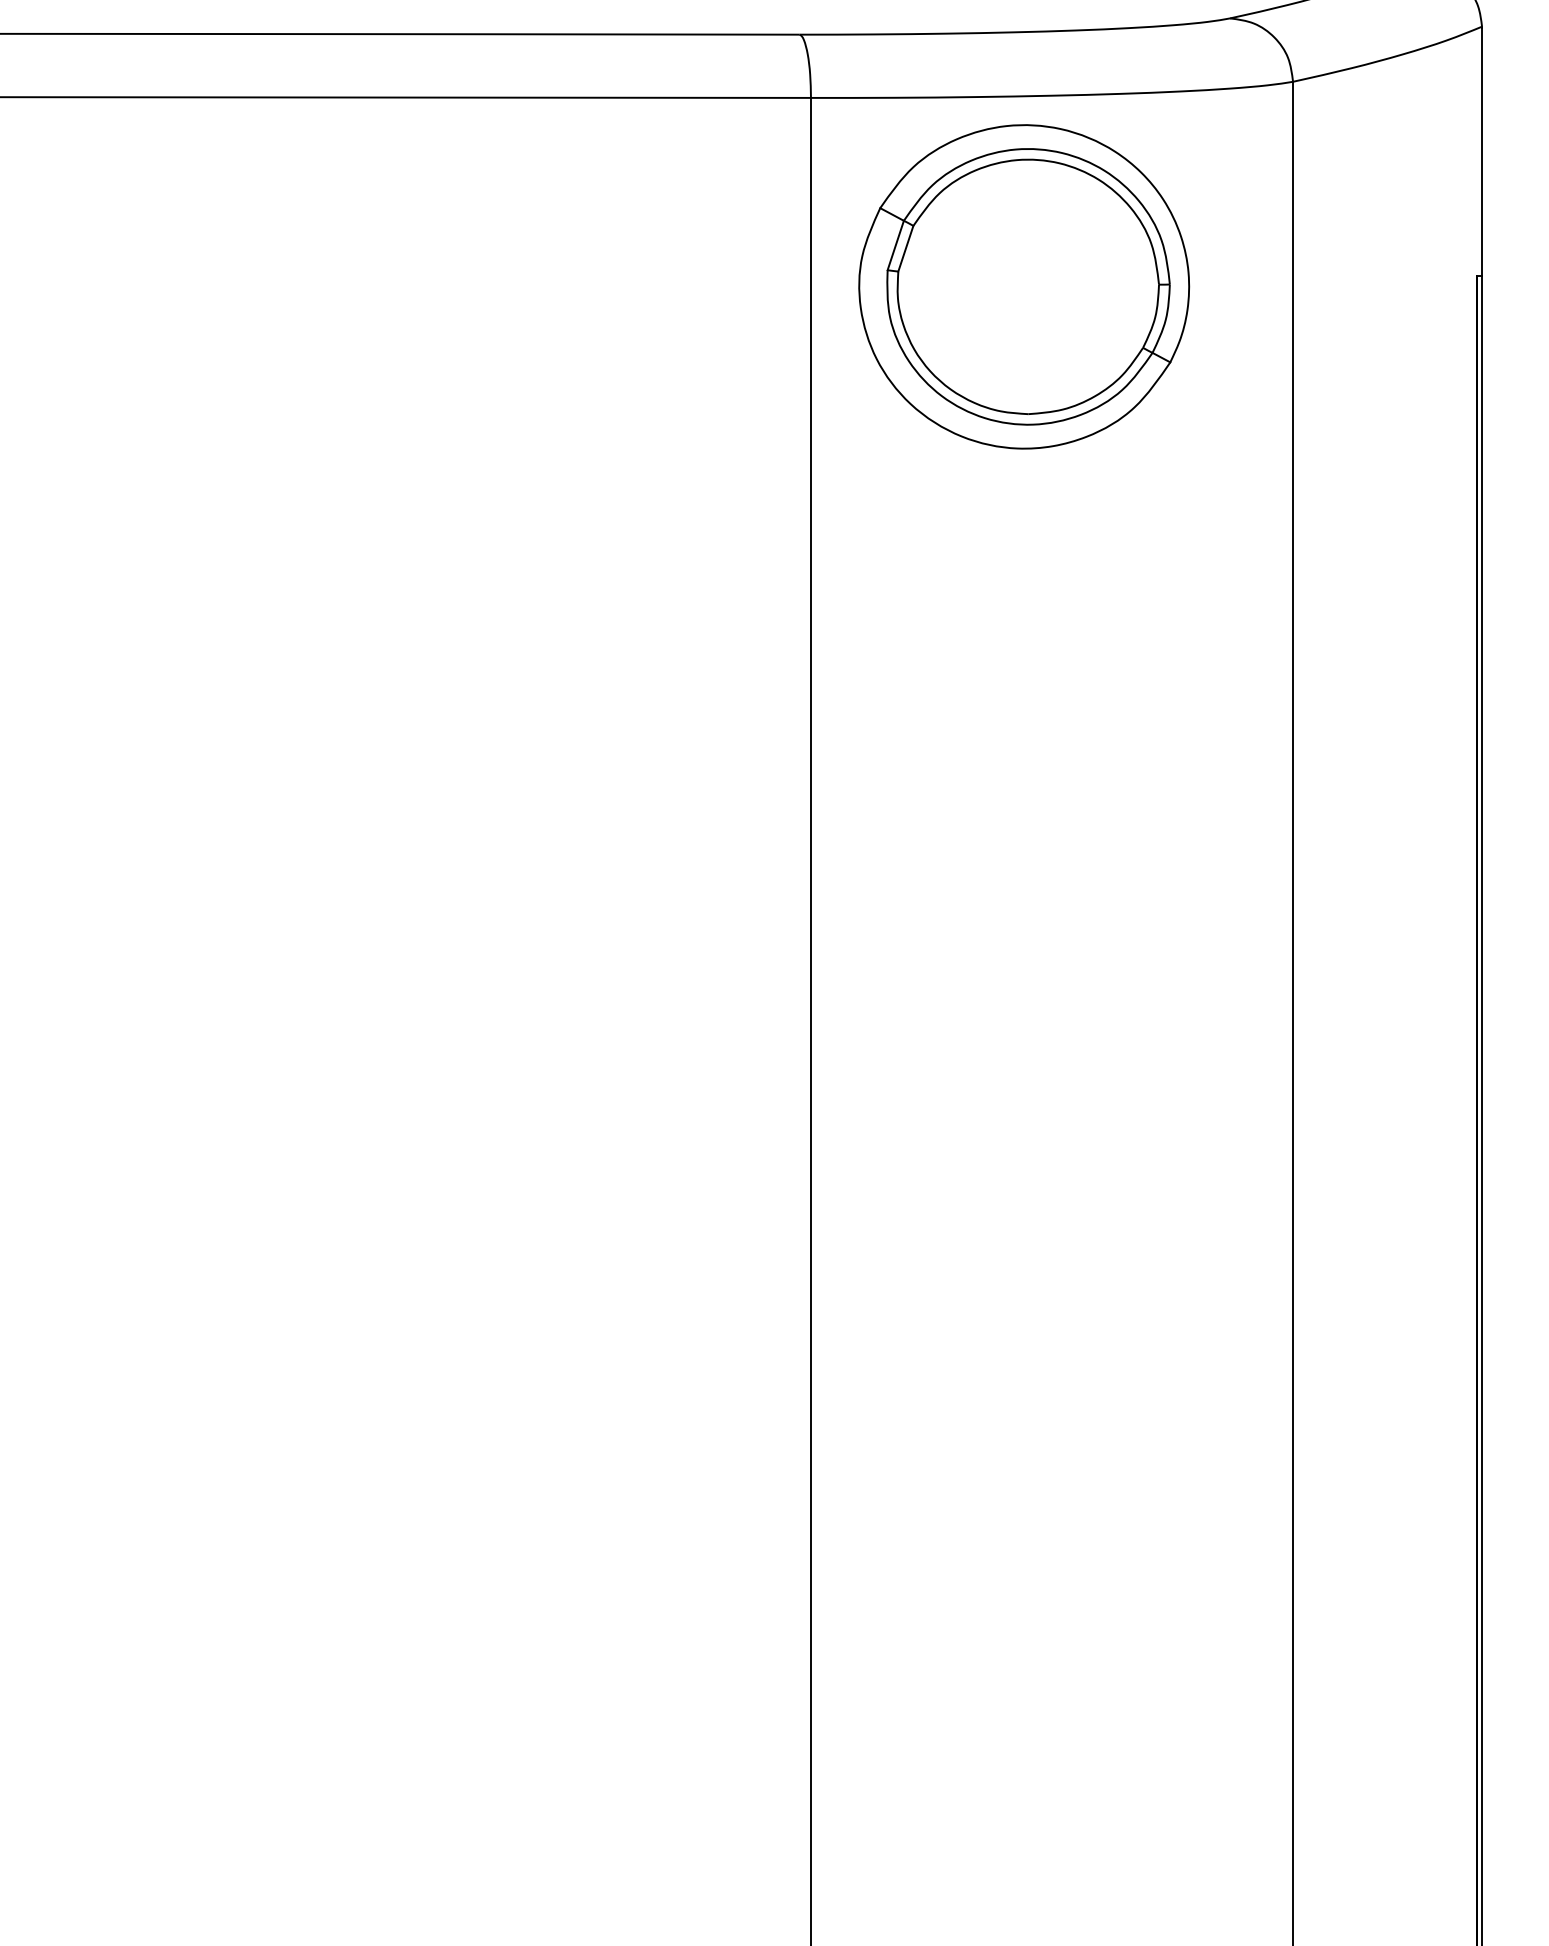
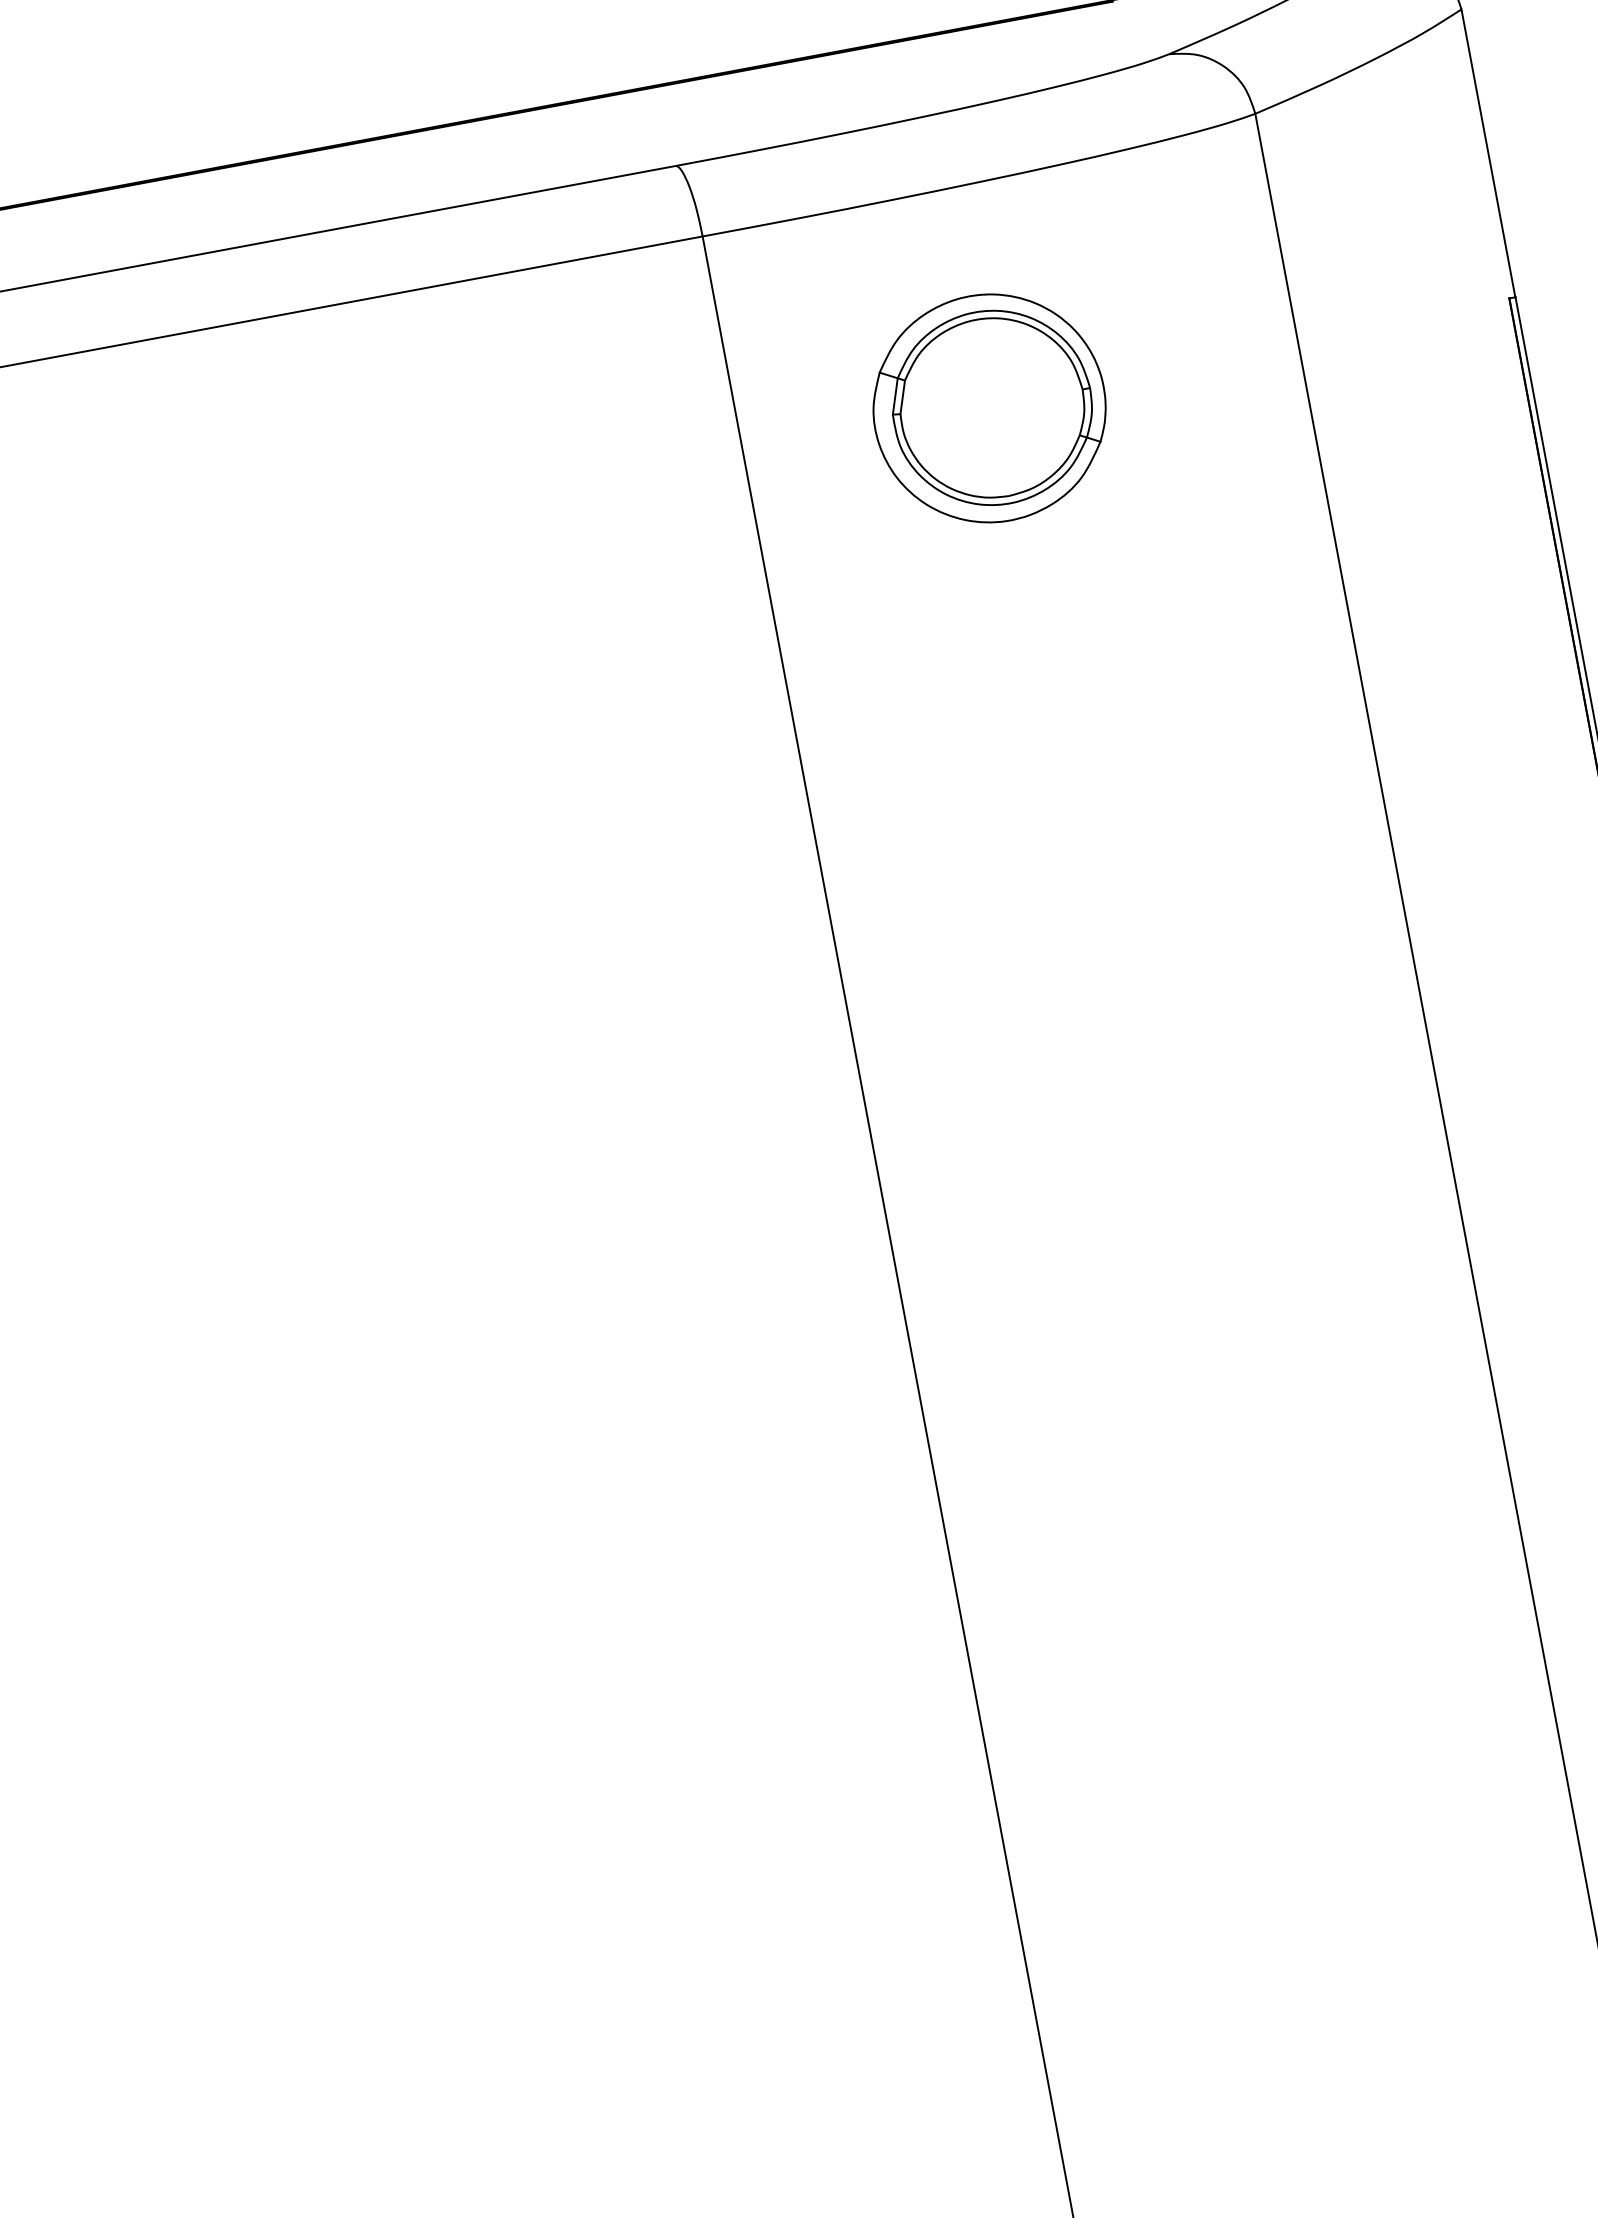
part: (1024, 286) -> (989, 407), size x0.6

